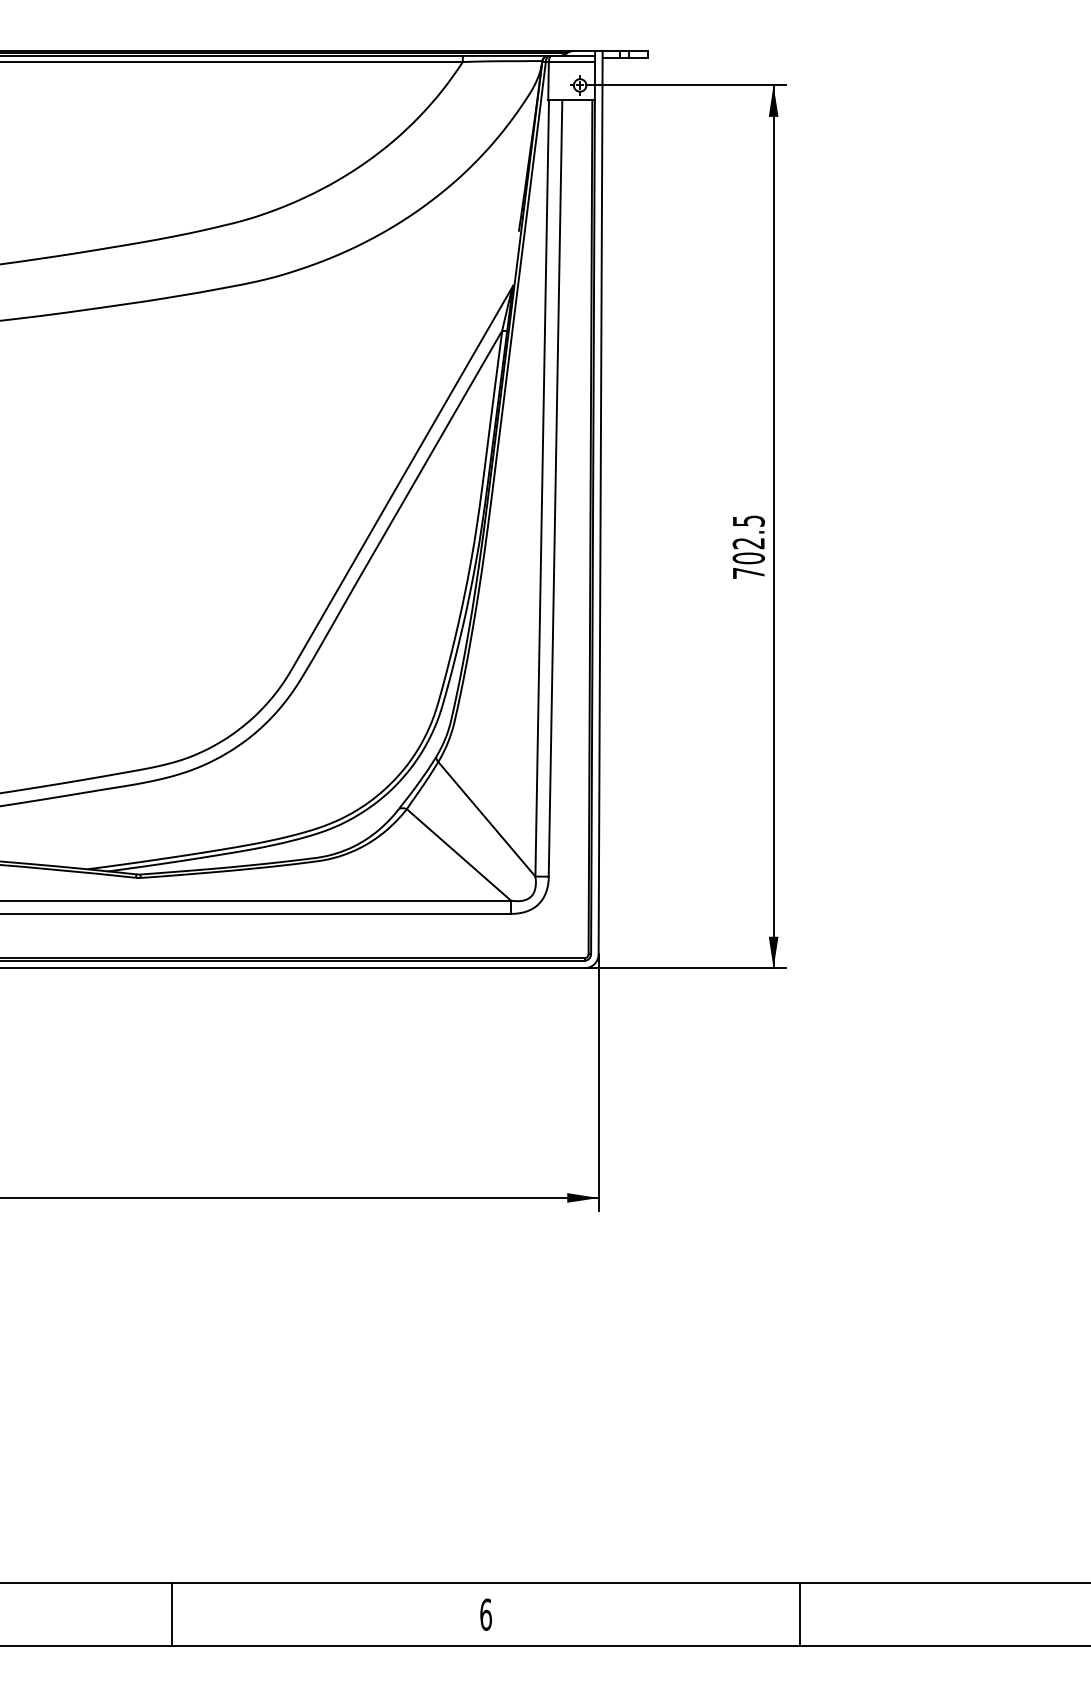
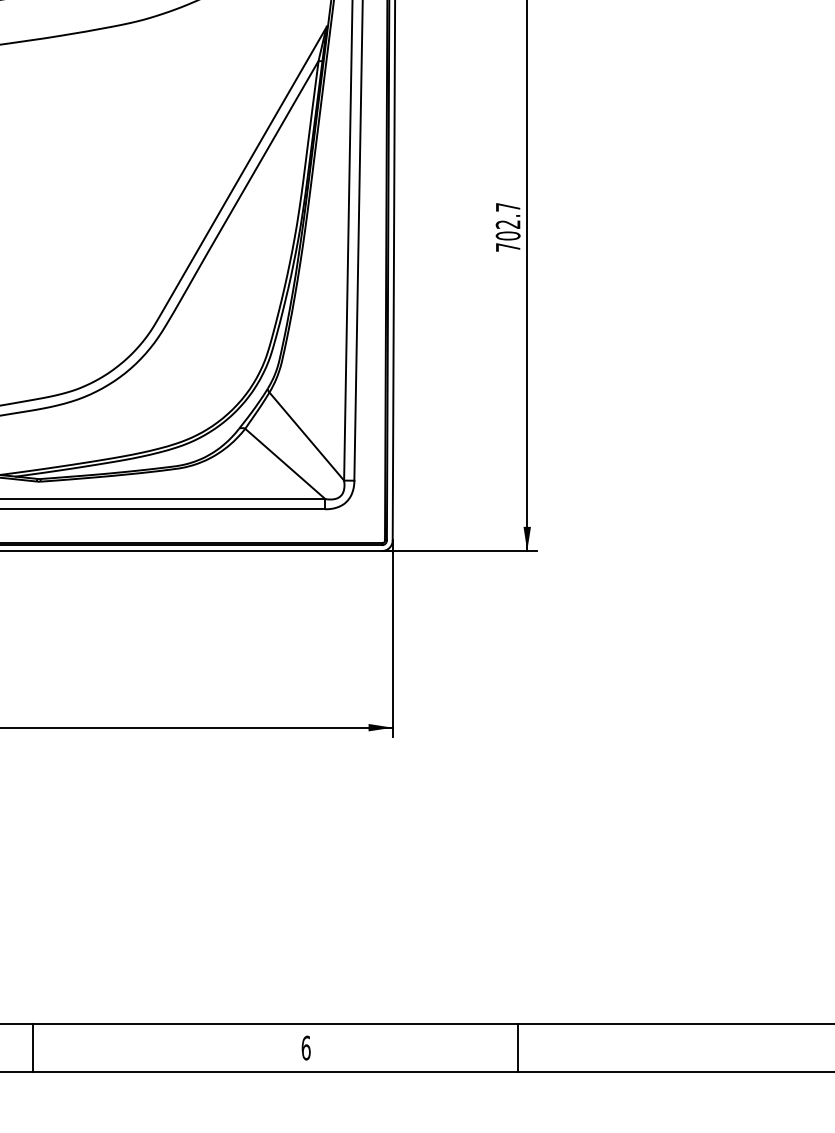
text: (749, 520) -> (508, 206), 702.5 -> 702.7
line: (172, 1614) -> (32, 1047), moved
line: (800, 1614) -> (517, 1047), moved

